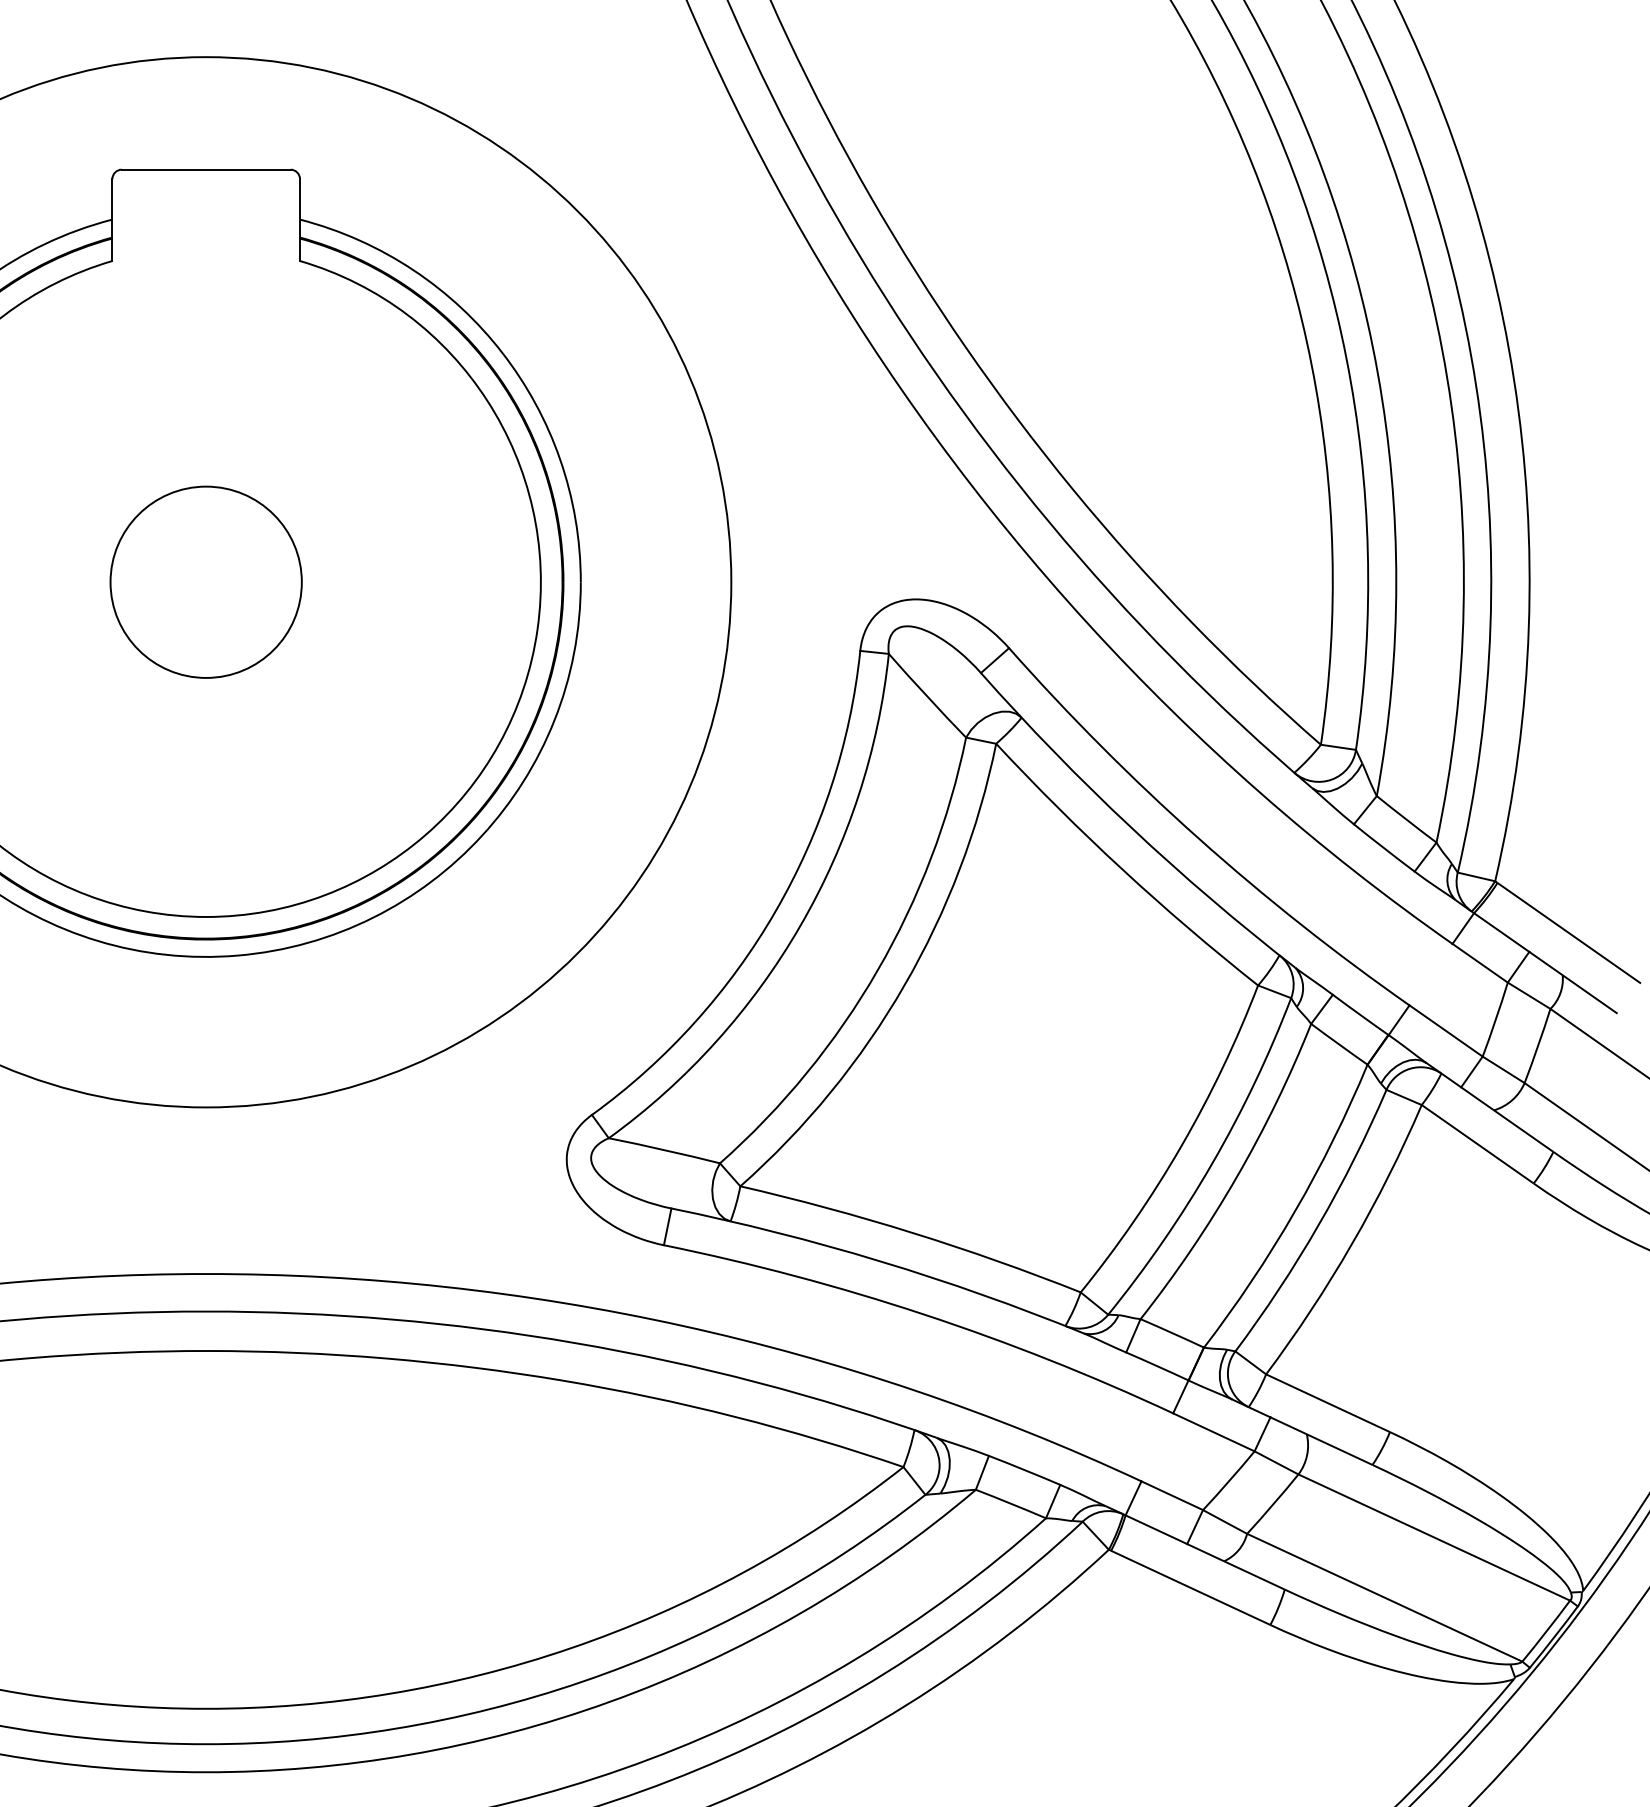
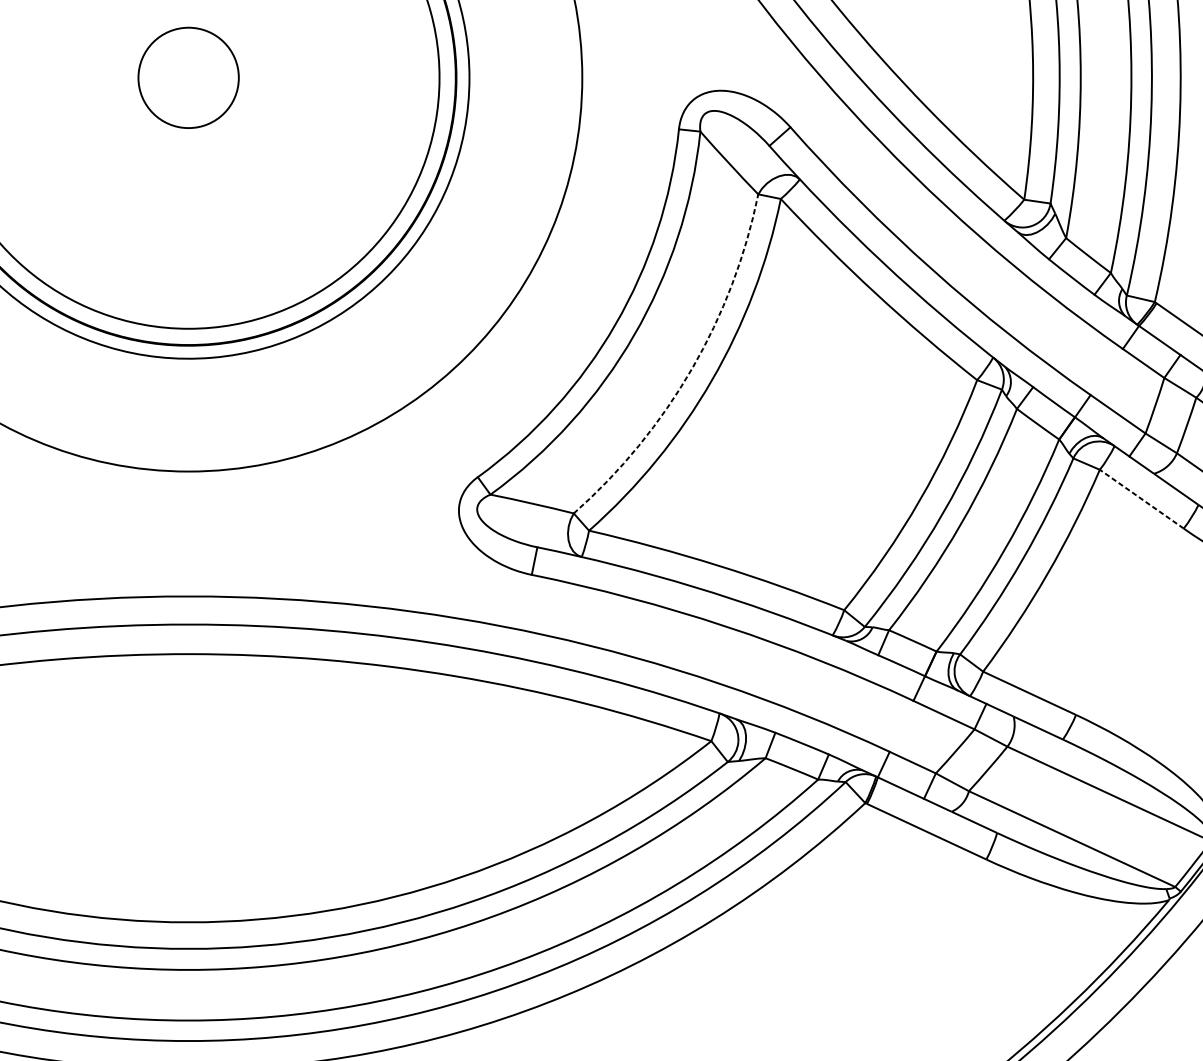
circle: (205, 581) -> (188, 77), size x0.7
arc: (877, 970) -> (691, 368), solid -> dashed
line: (1477, 1143) -> (1141, 498), solid -> dashed

